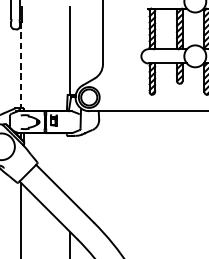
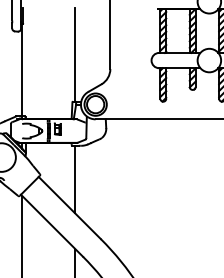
line: (21, 65) -> (22, 70), dashed -> solid
line: (69, 167) -> (74, 179), added

